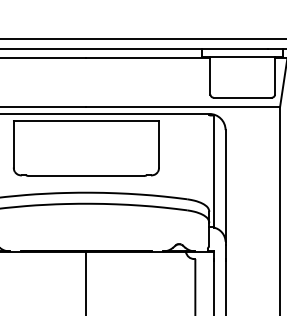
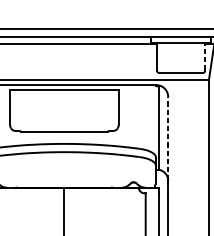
line: (275, 75) -> (205, 56), solid -> dashed
line: (225, 185) -> (168, 138), solid -> dashed

